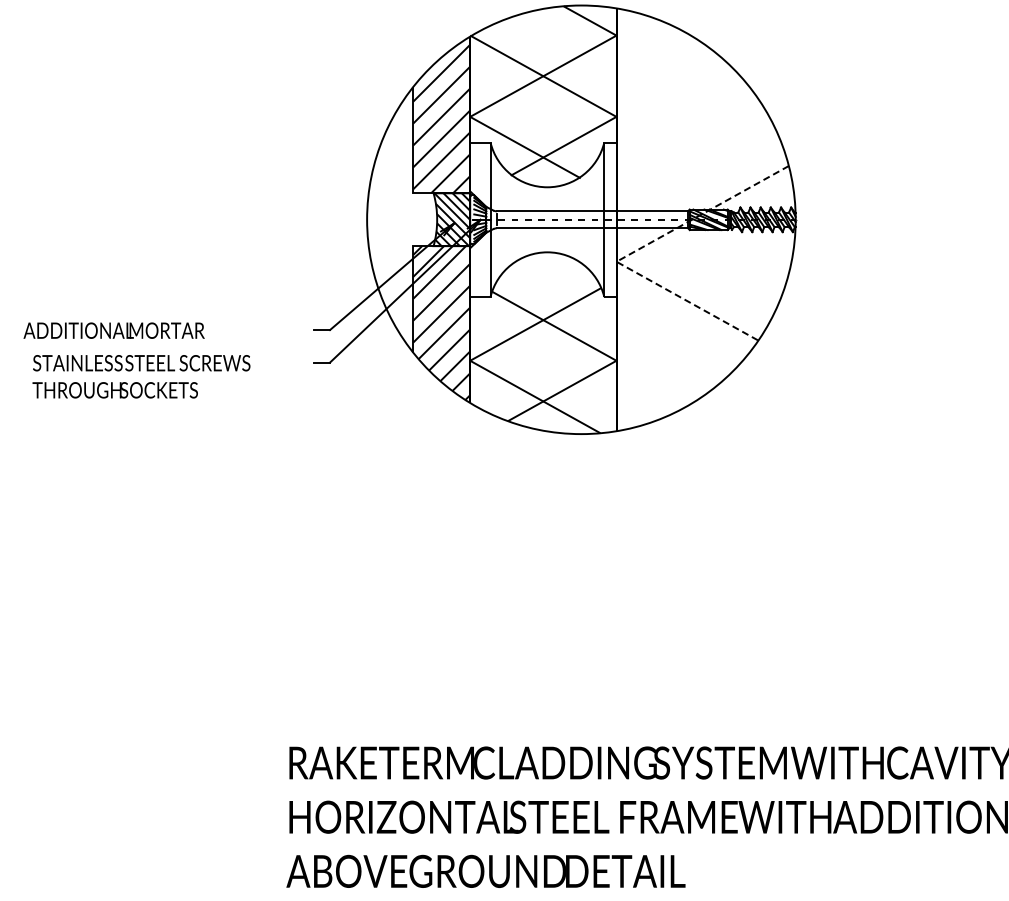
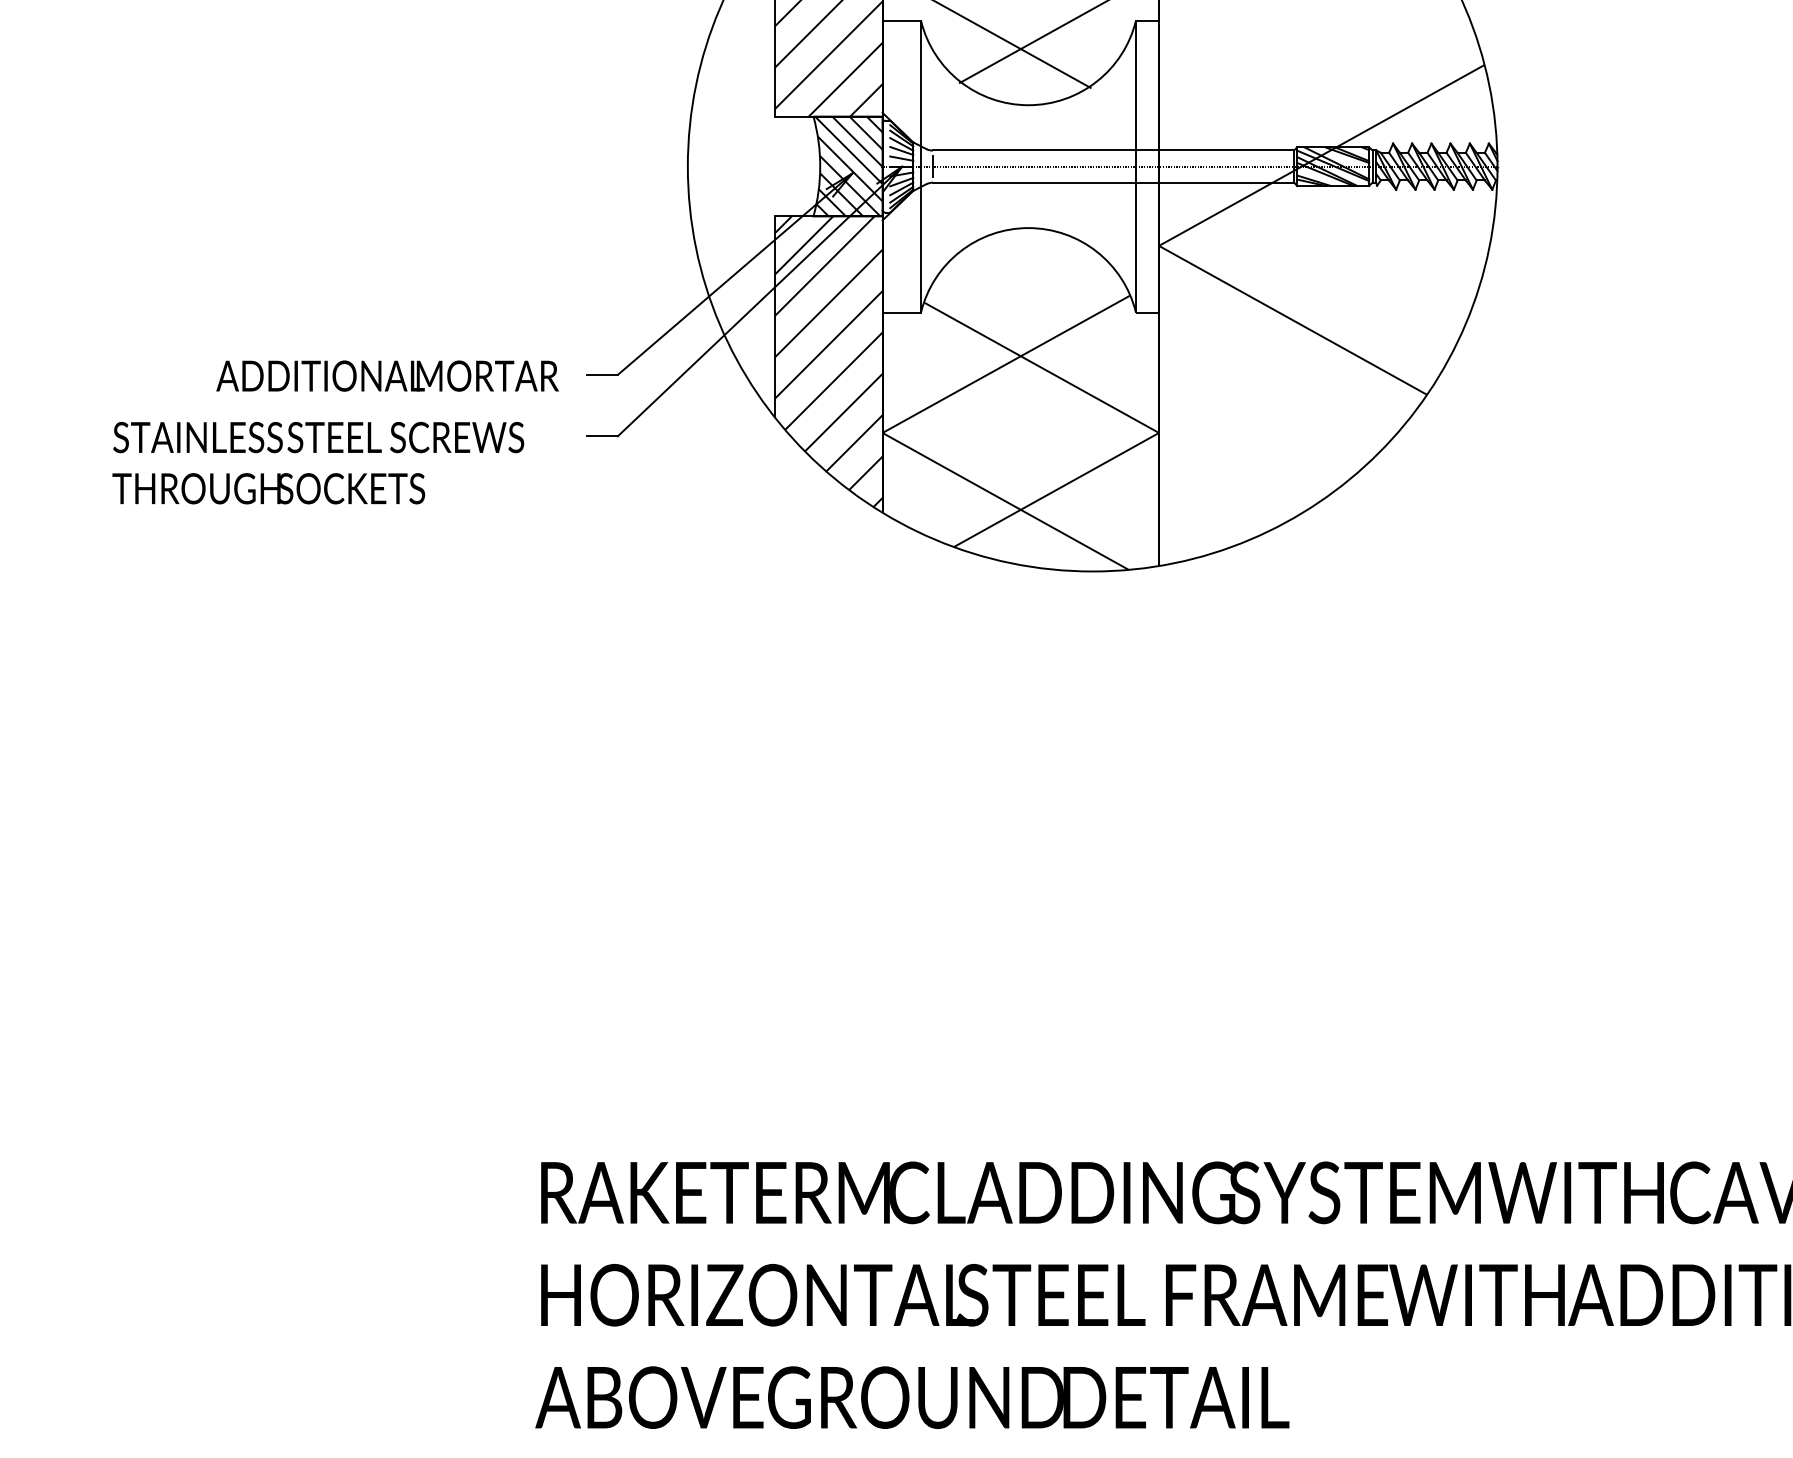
line: (631, 253) -> (1187, 230), dashed -> solid
text: (113, 330) -> (386, 375), moved
text: (141, 376) -> (318, 462), moved

